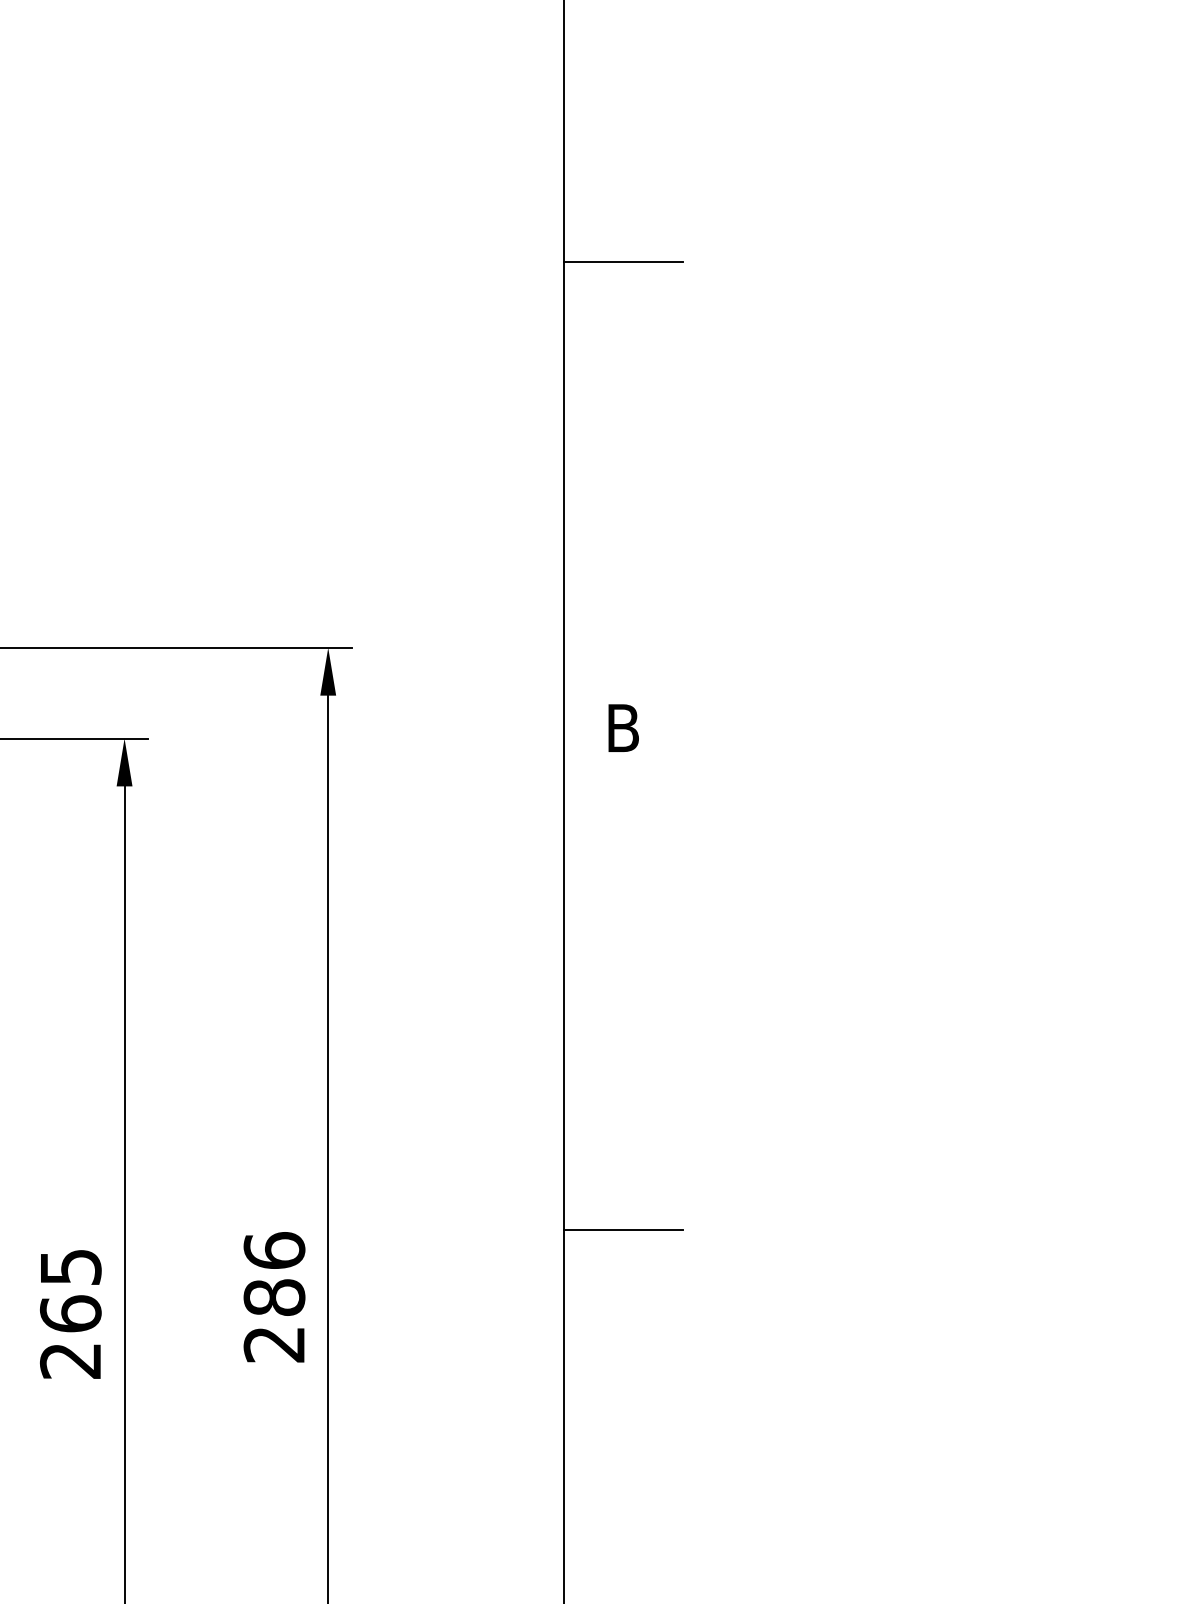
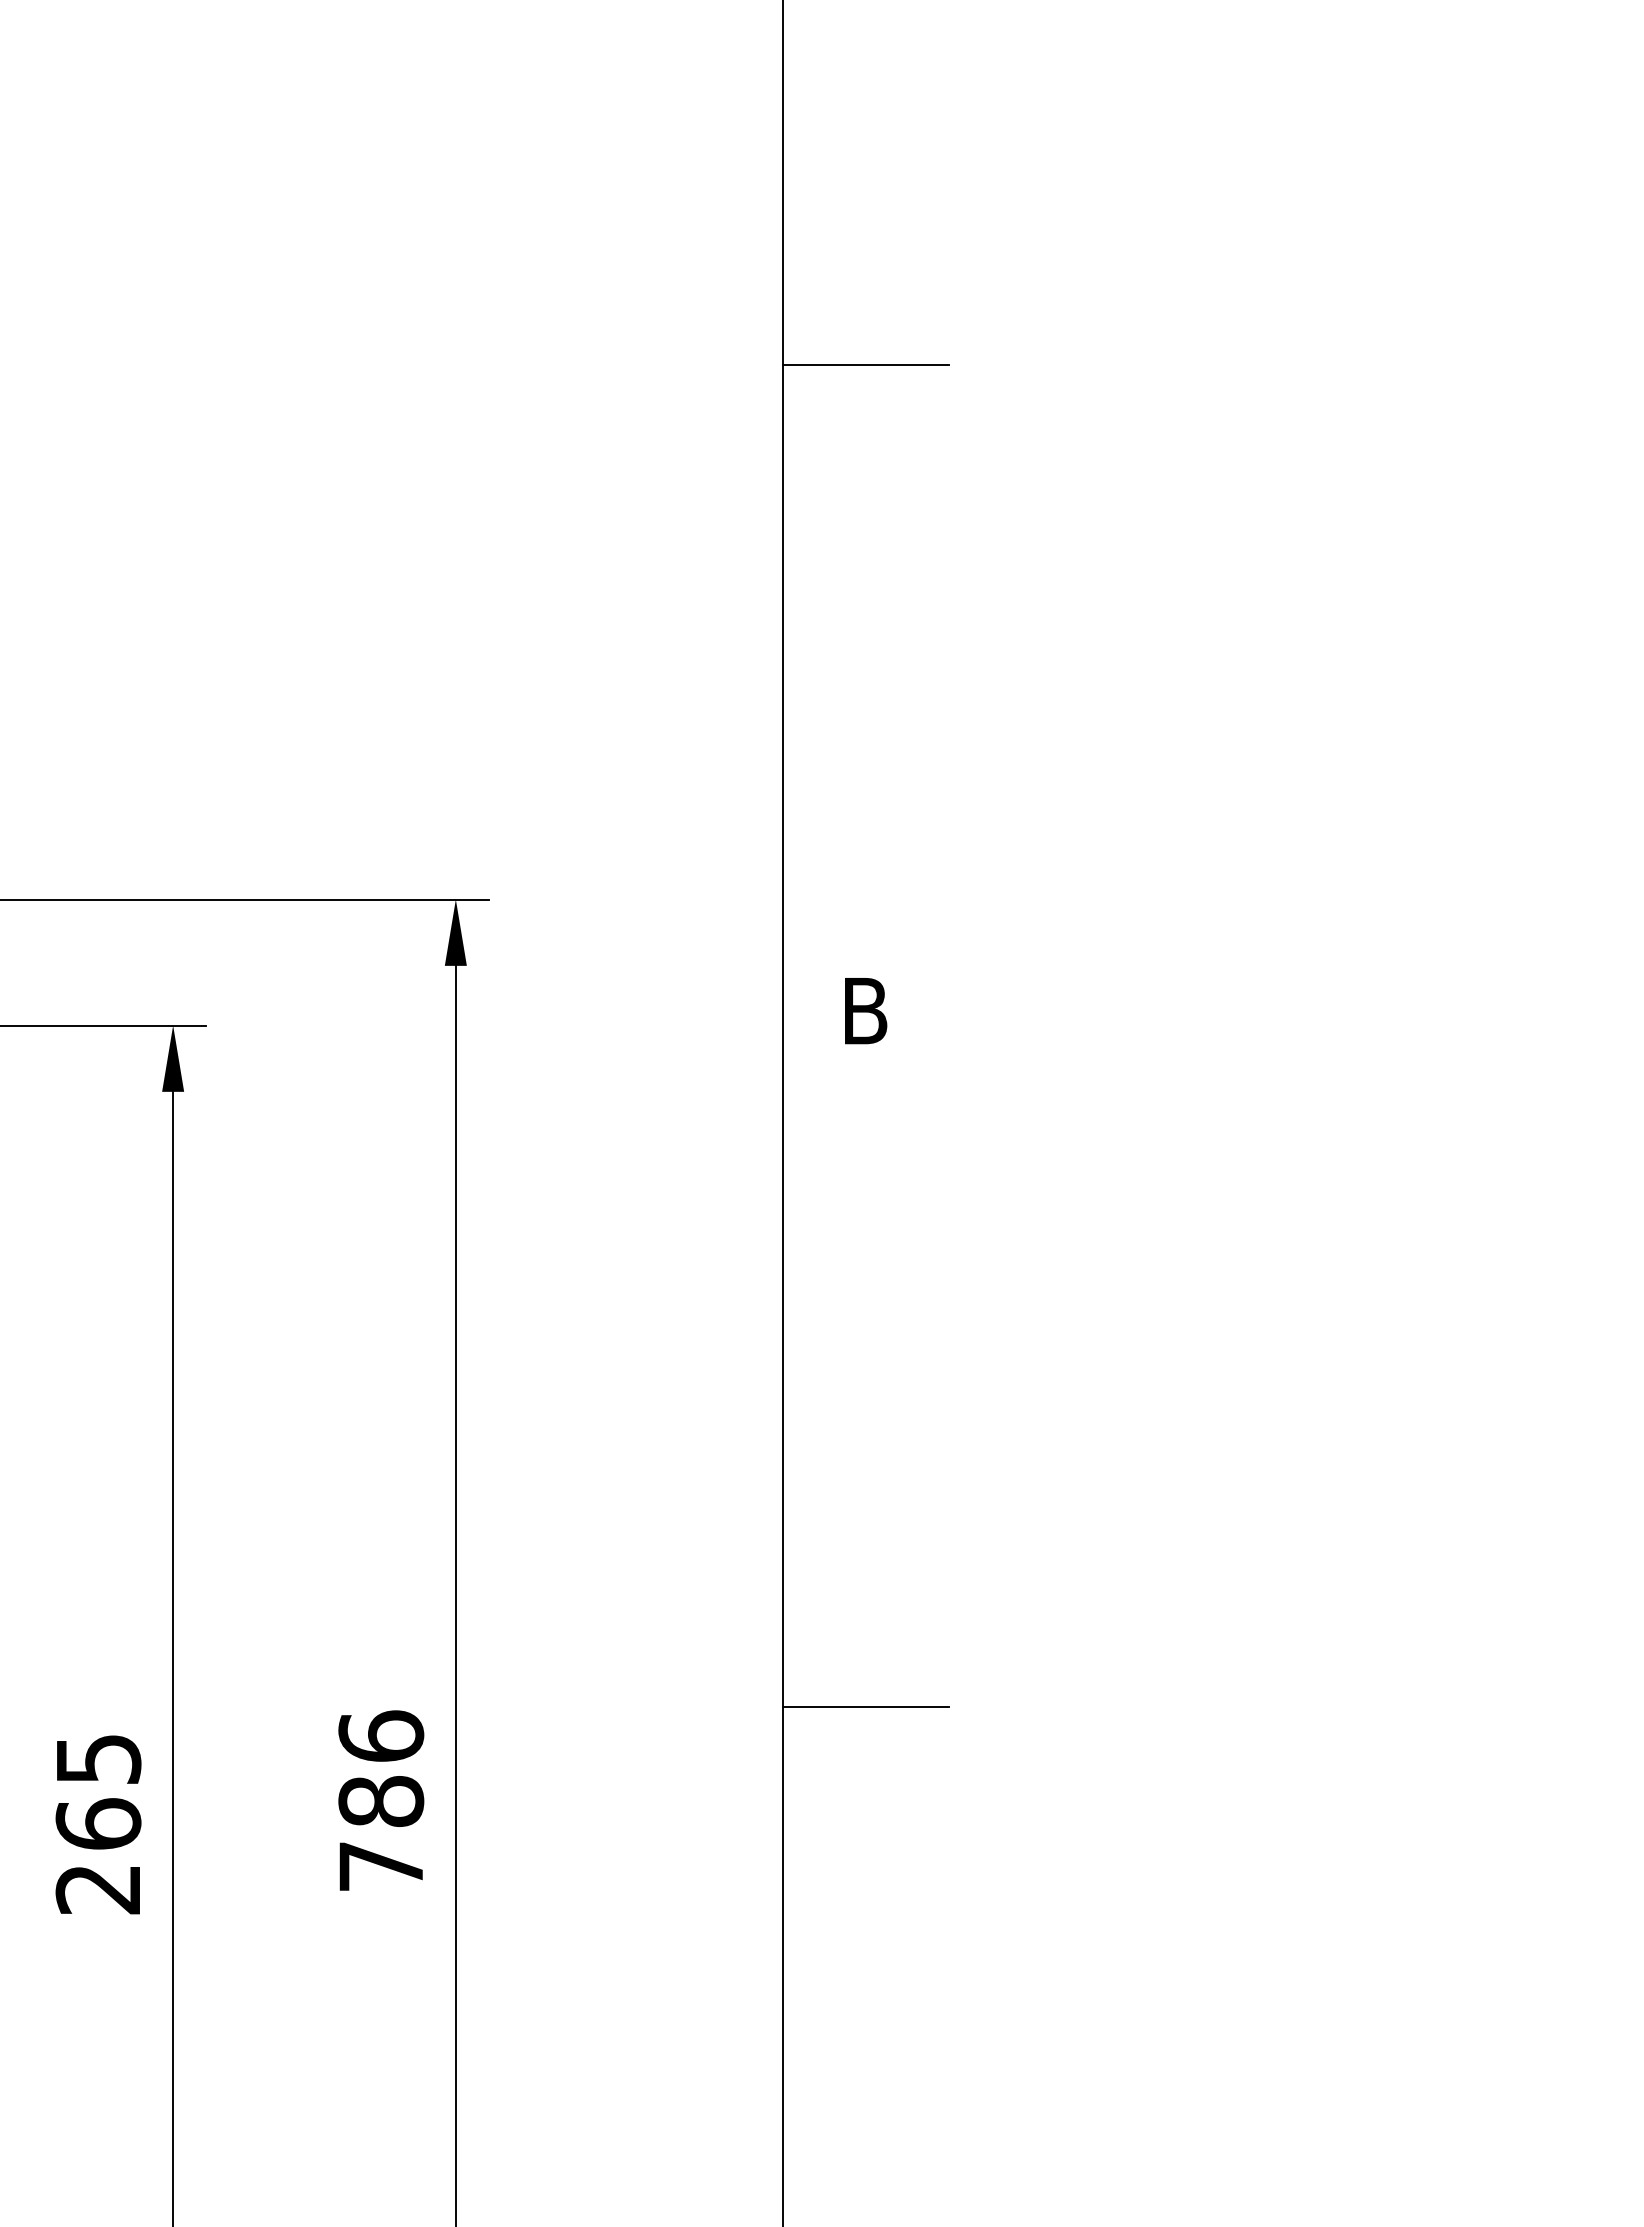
text: (273, 1344) -> (380, 1866), 286 -> 786

